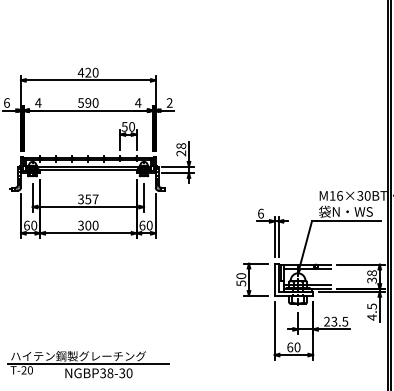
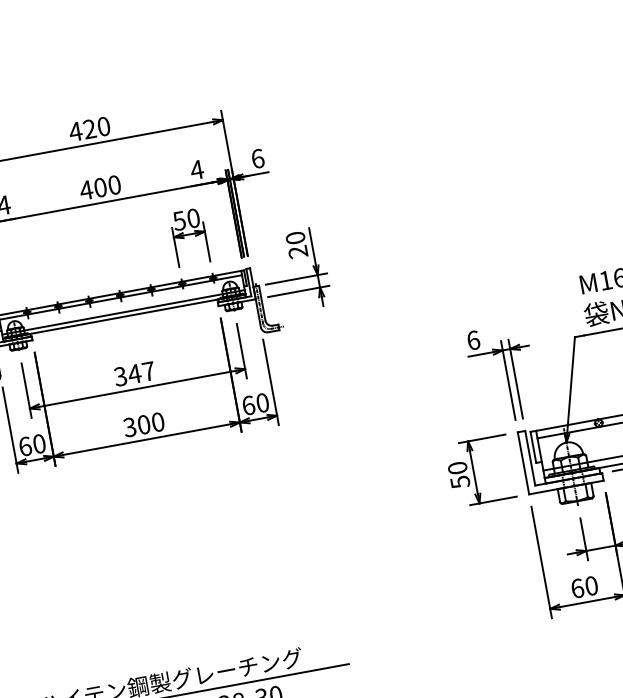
text: (84, 102) -> (92, 188), 590 -> 400
text: (169, 102) -> (257, 157), 2 -> 6
text: (181, 146) -> (296, 238), 28 -> 20
text: (87, 199) -> (133, 374), 357 -> 347

